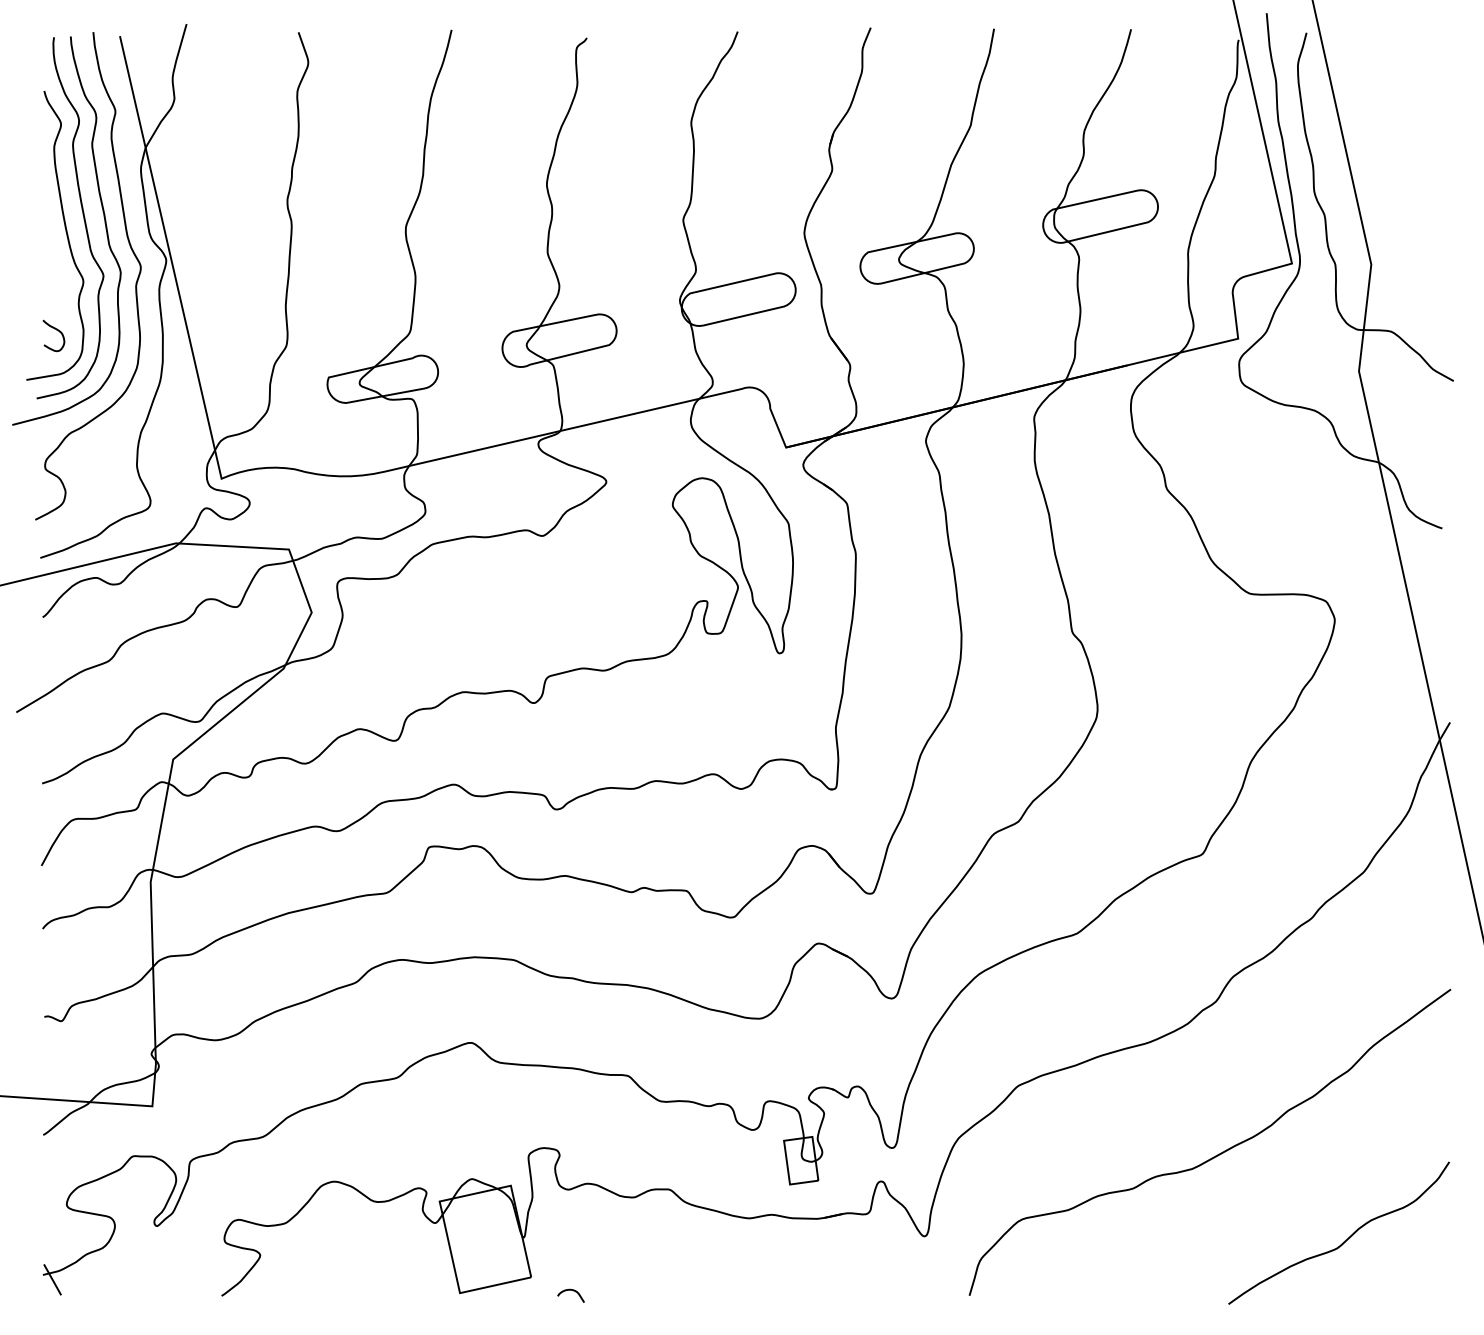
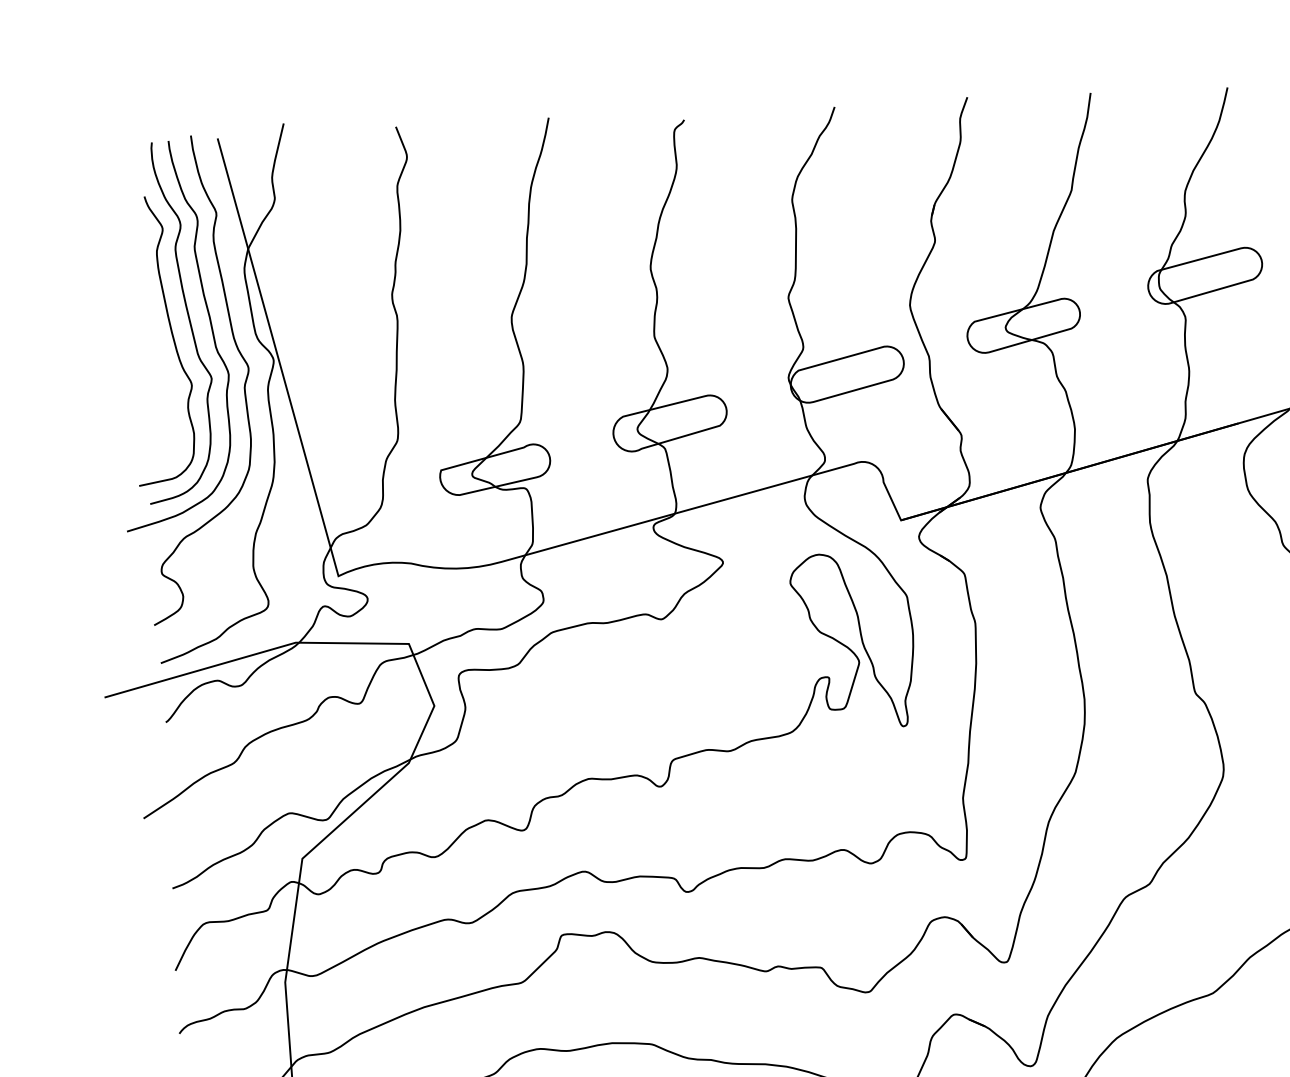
curve: (56, 330) -> (167, 435), removed

